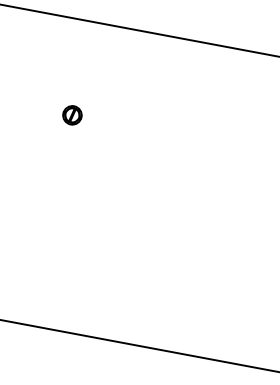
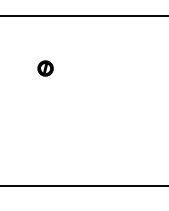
part: (72, 115) -> (45, 68), size x1.43

